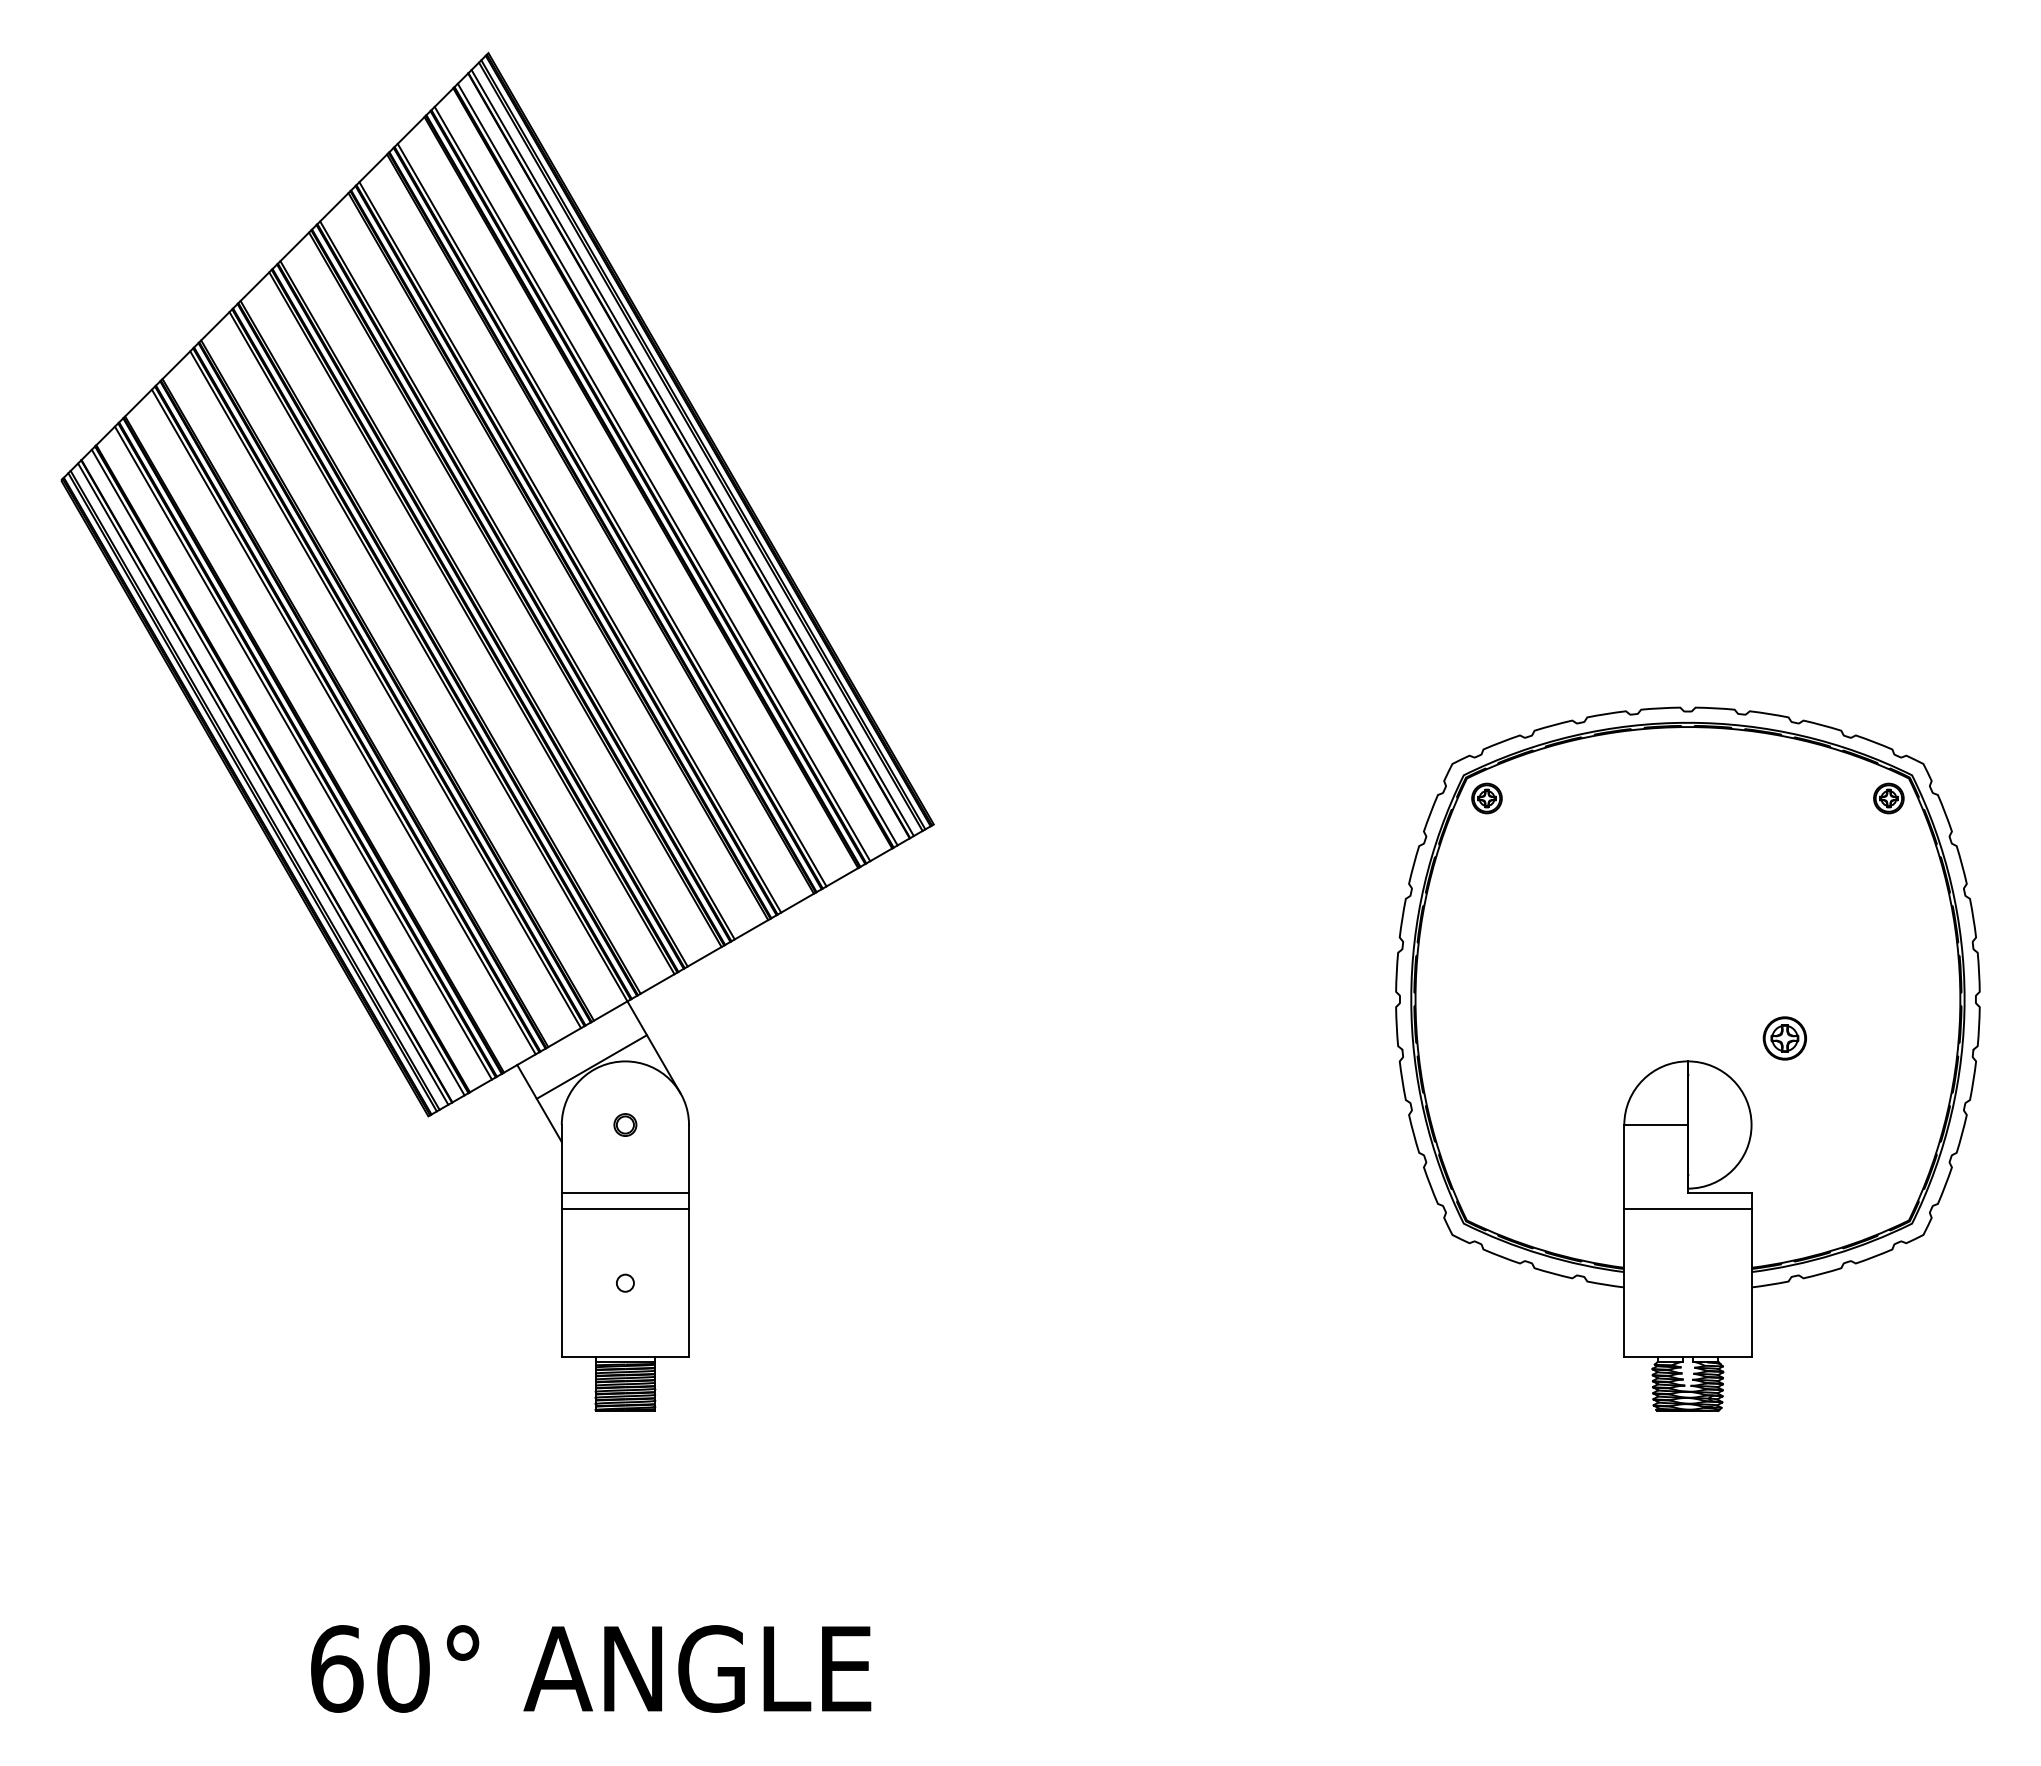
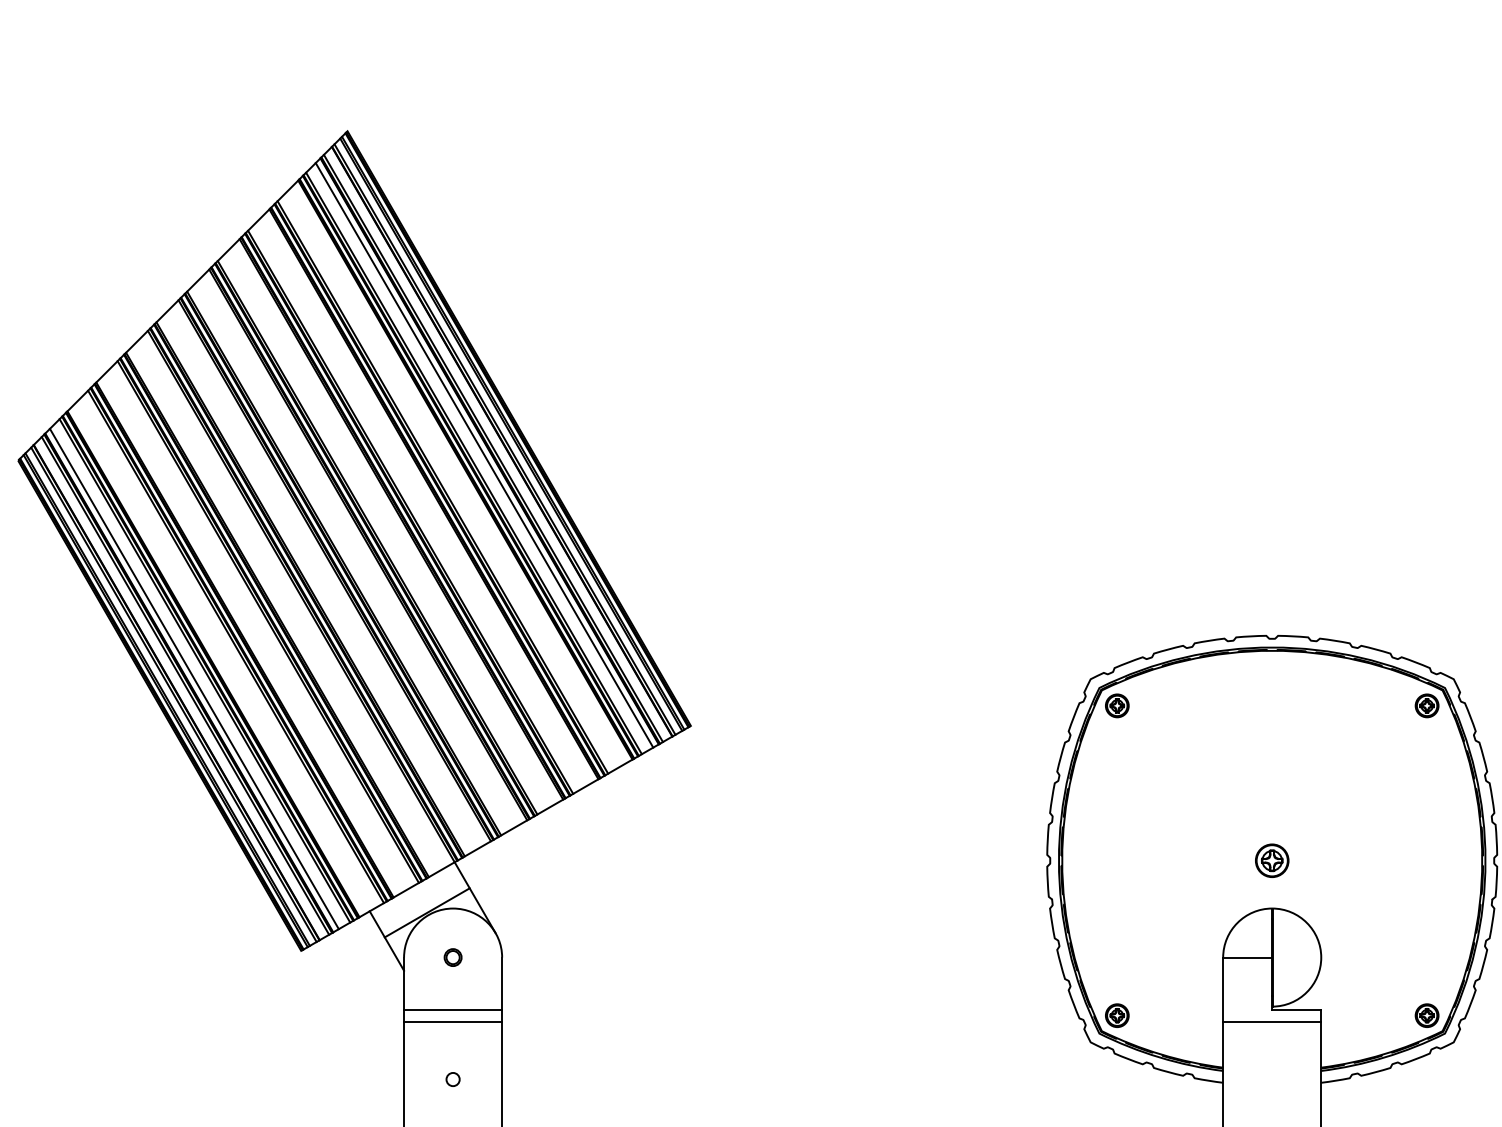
line: (666, 473) -> (484, 455), added
line: (289, 763) -> (194, 678), added
part: (1784, 1038) -> (1271, 860), moved
part: (1486, 1200) -> (1116, 1015), added
part: (1888, 1200) -> (1426, 1015), added

